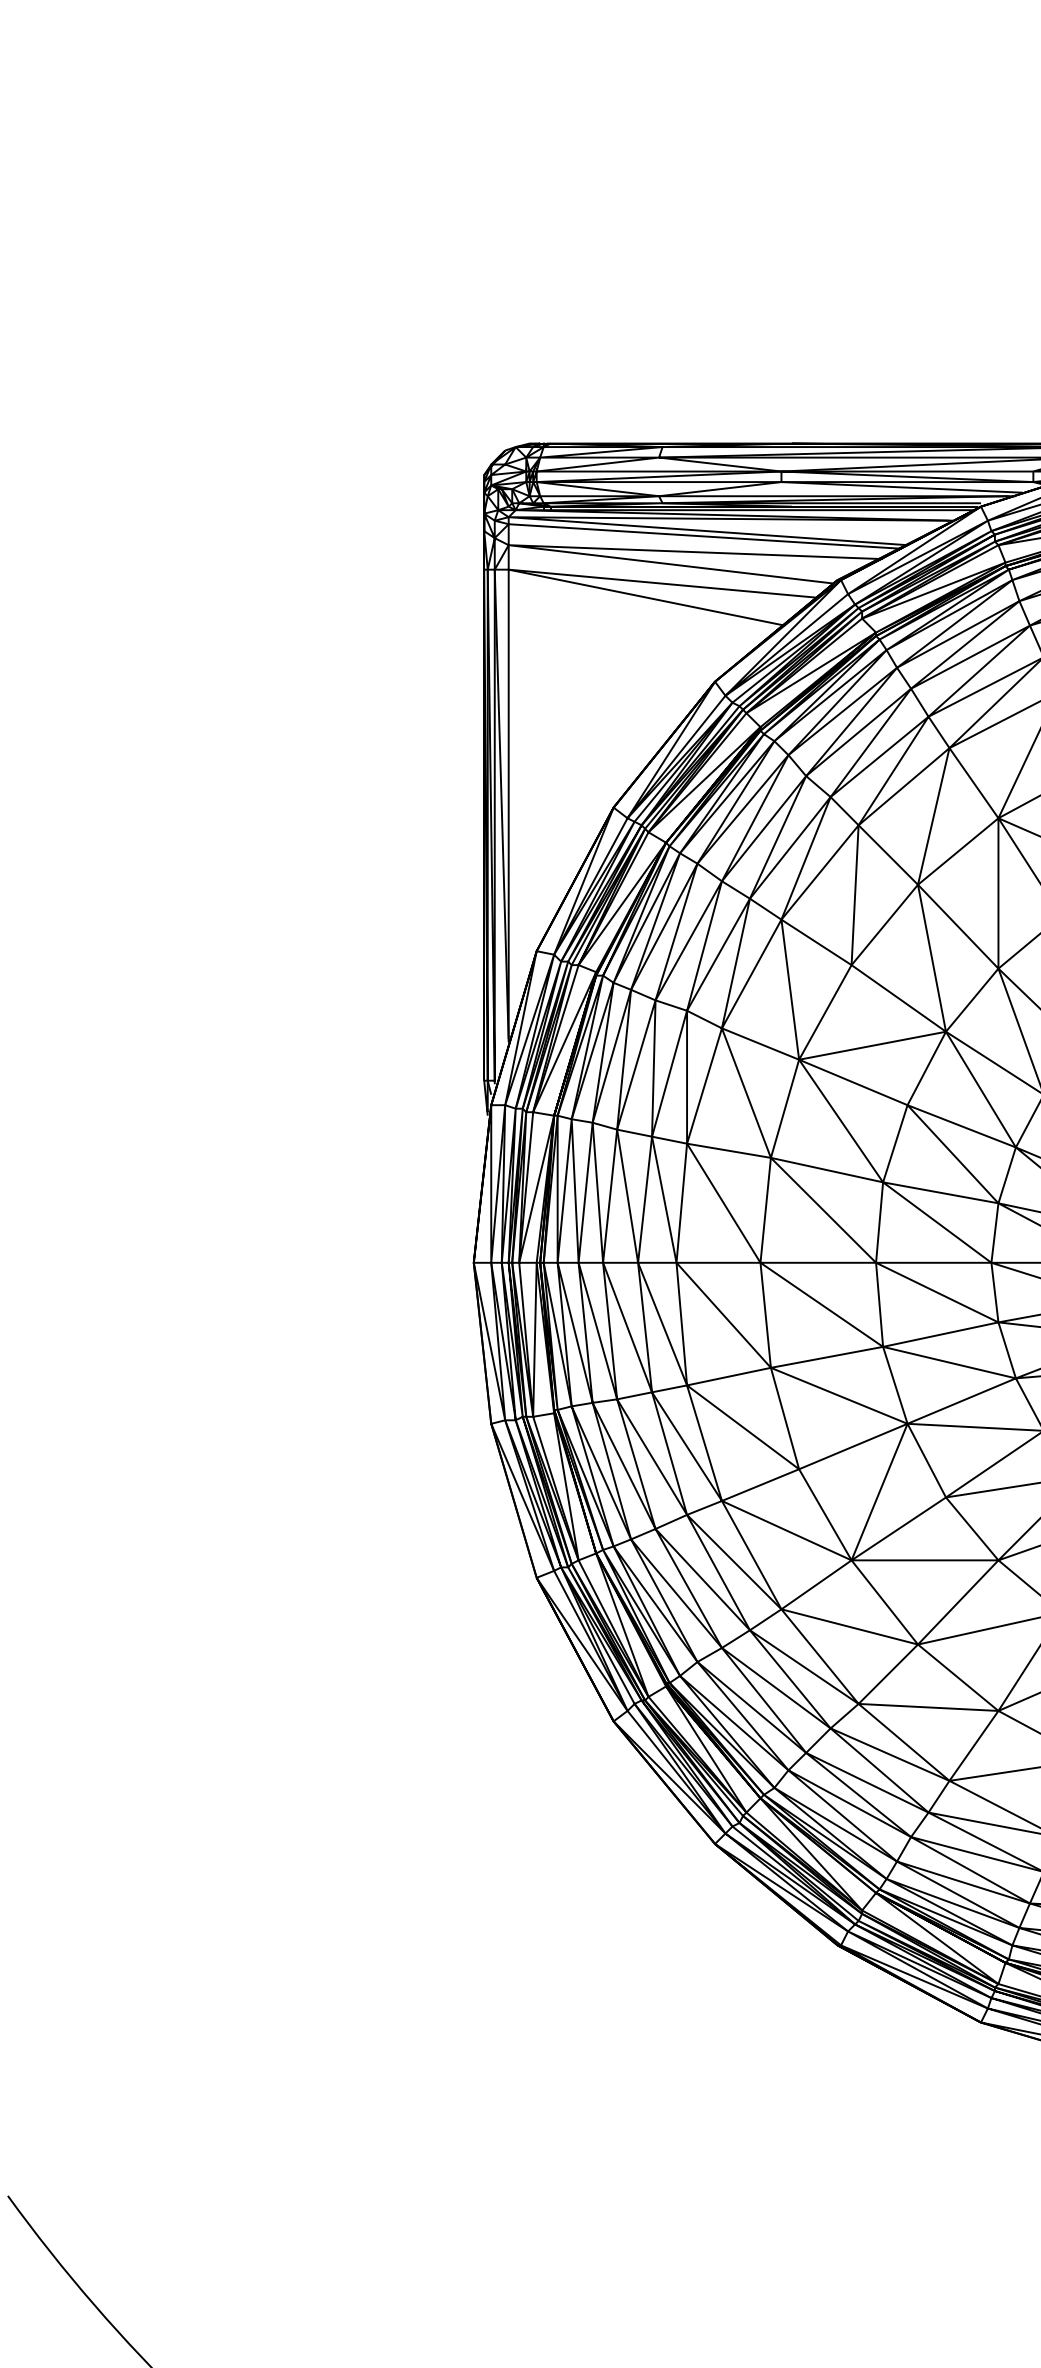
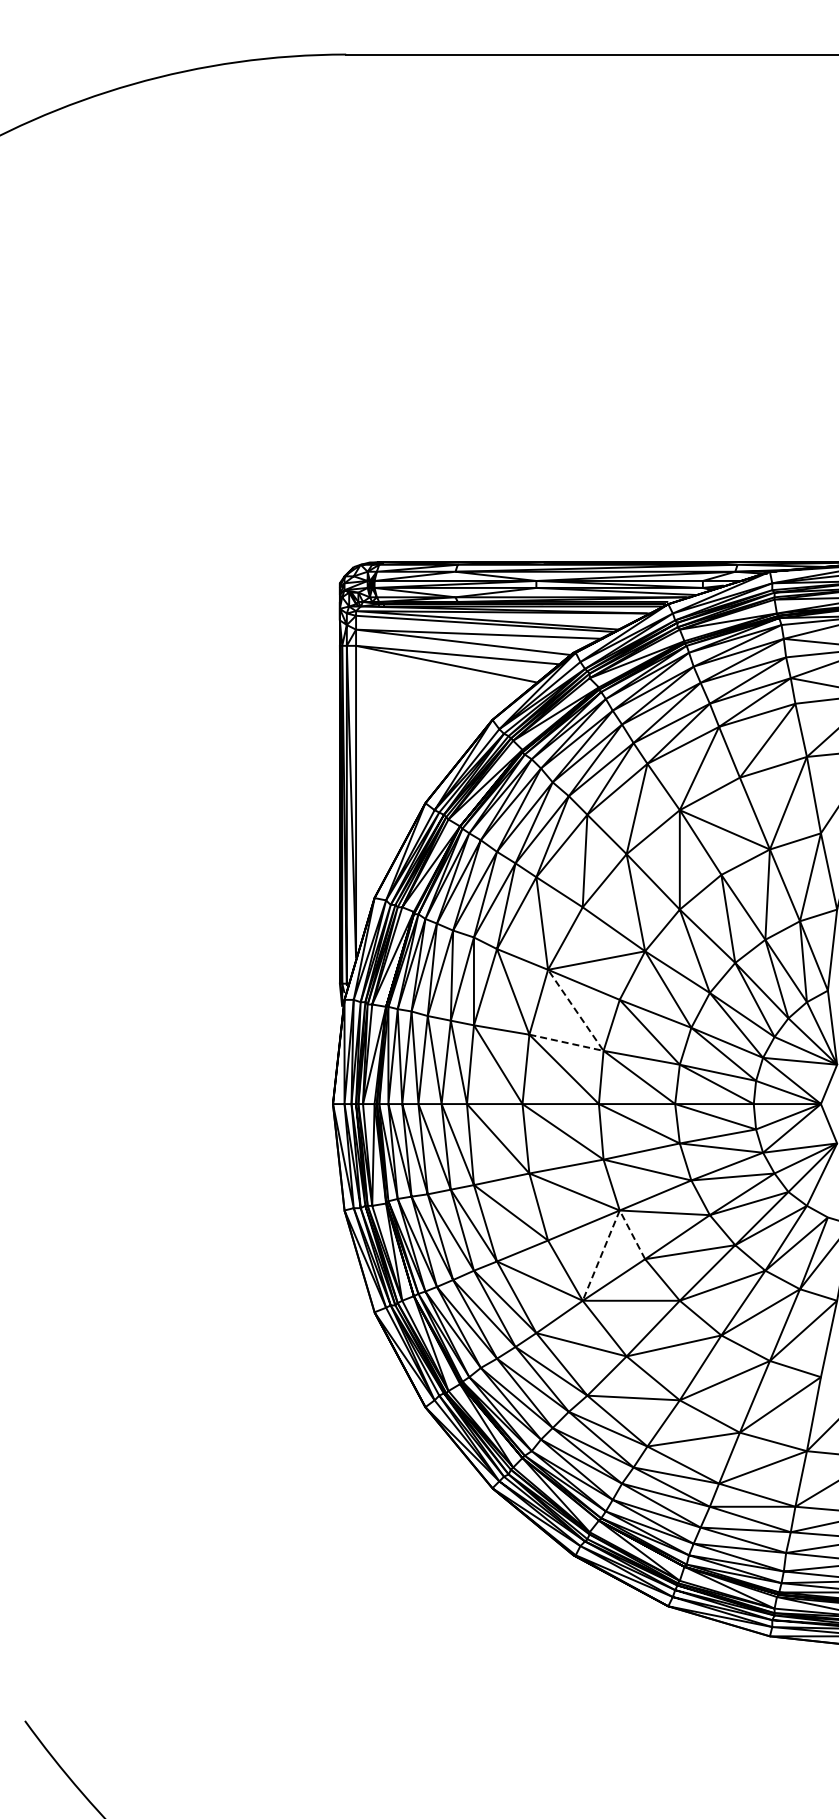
line: (873, 1168) -> (597, 1041), solid -> dashed
line: (895, 1452) -> (611, 1229), solid -> dashed

